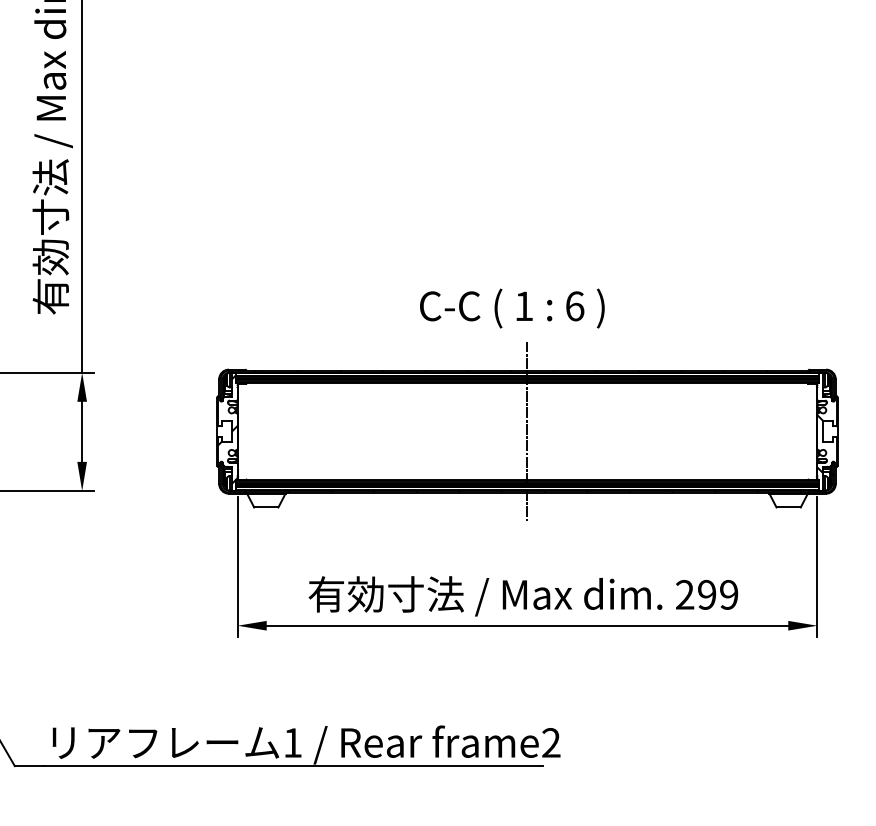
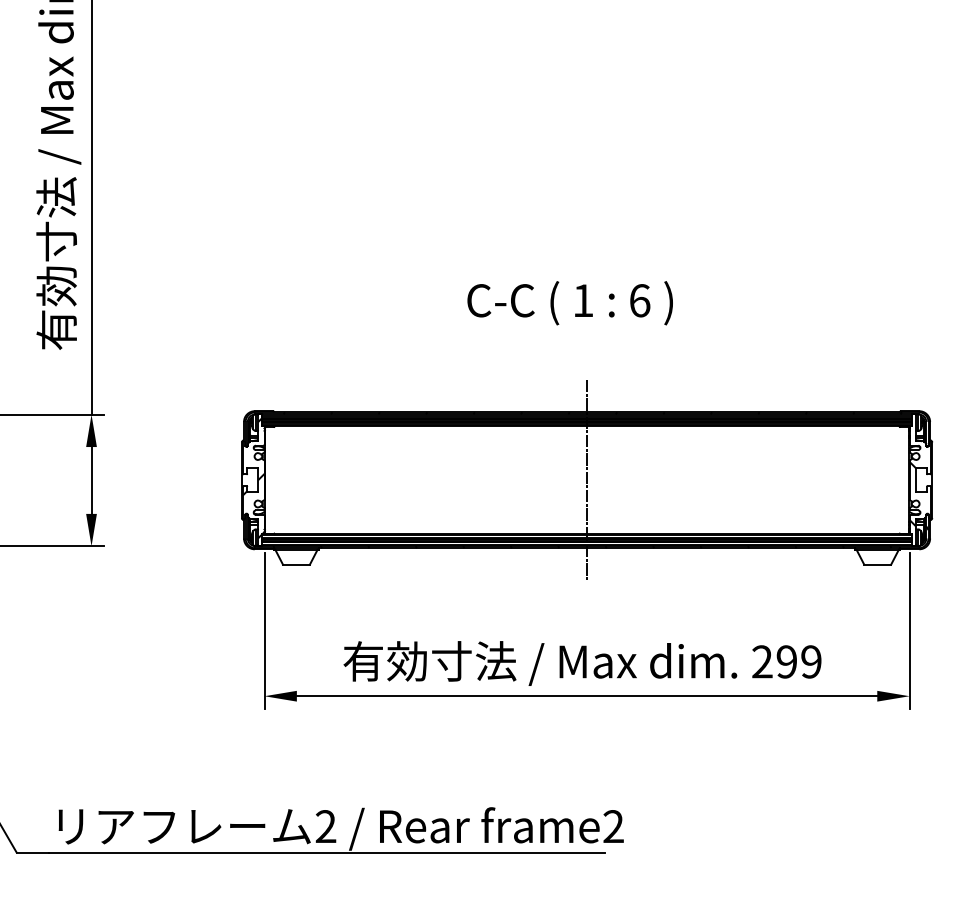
text: (512, 308) -> (570, 303), moved
text: (292, 742) -> (325, 826), 1 -> 2

